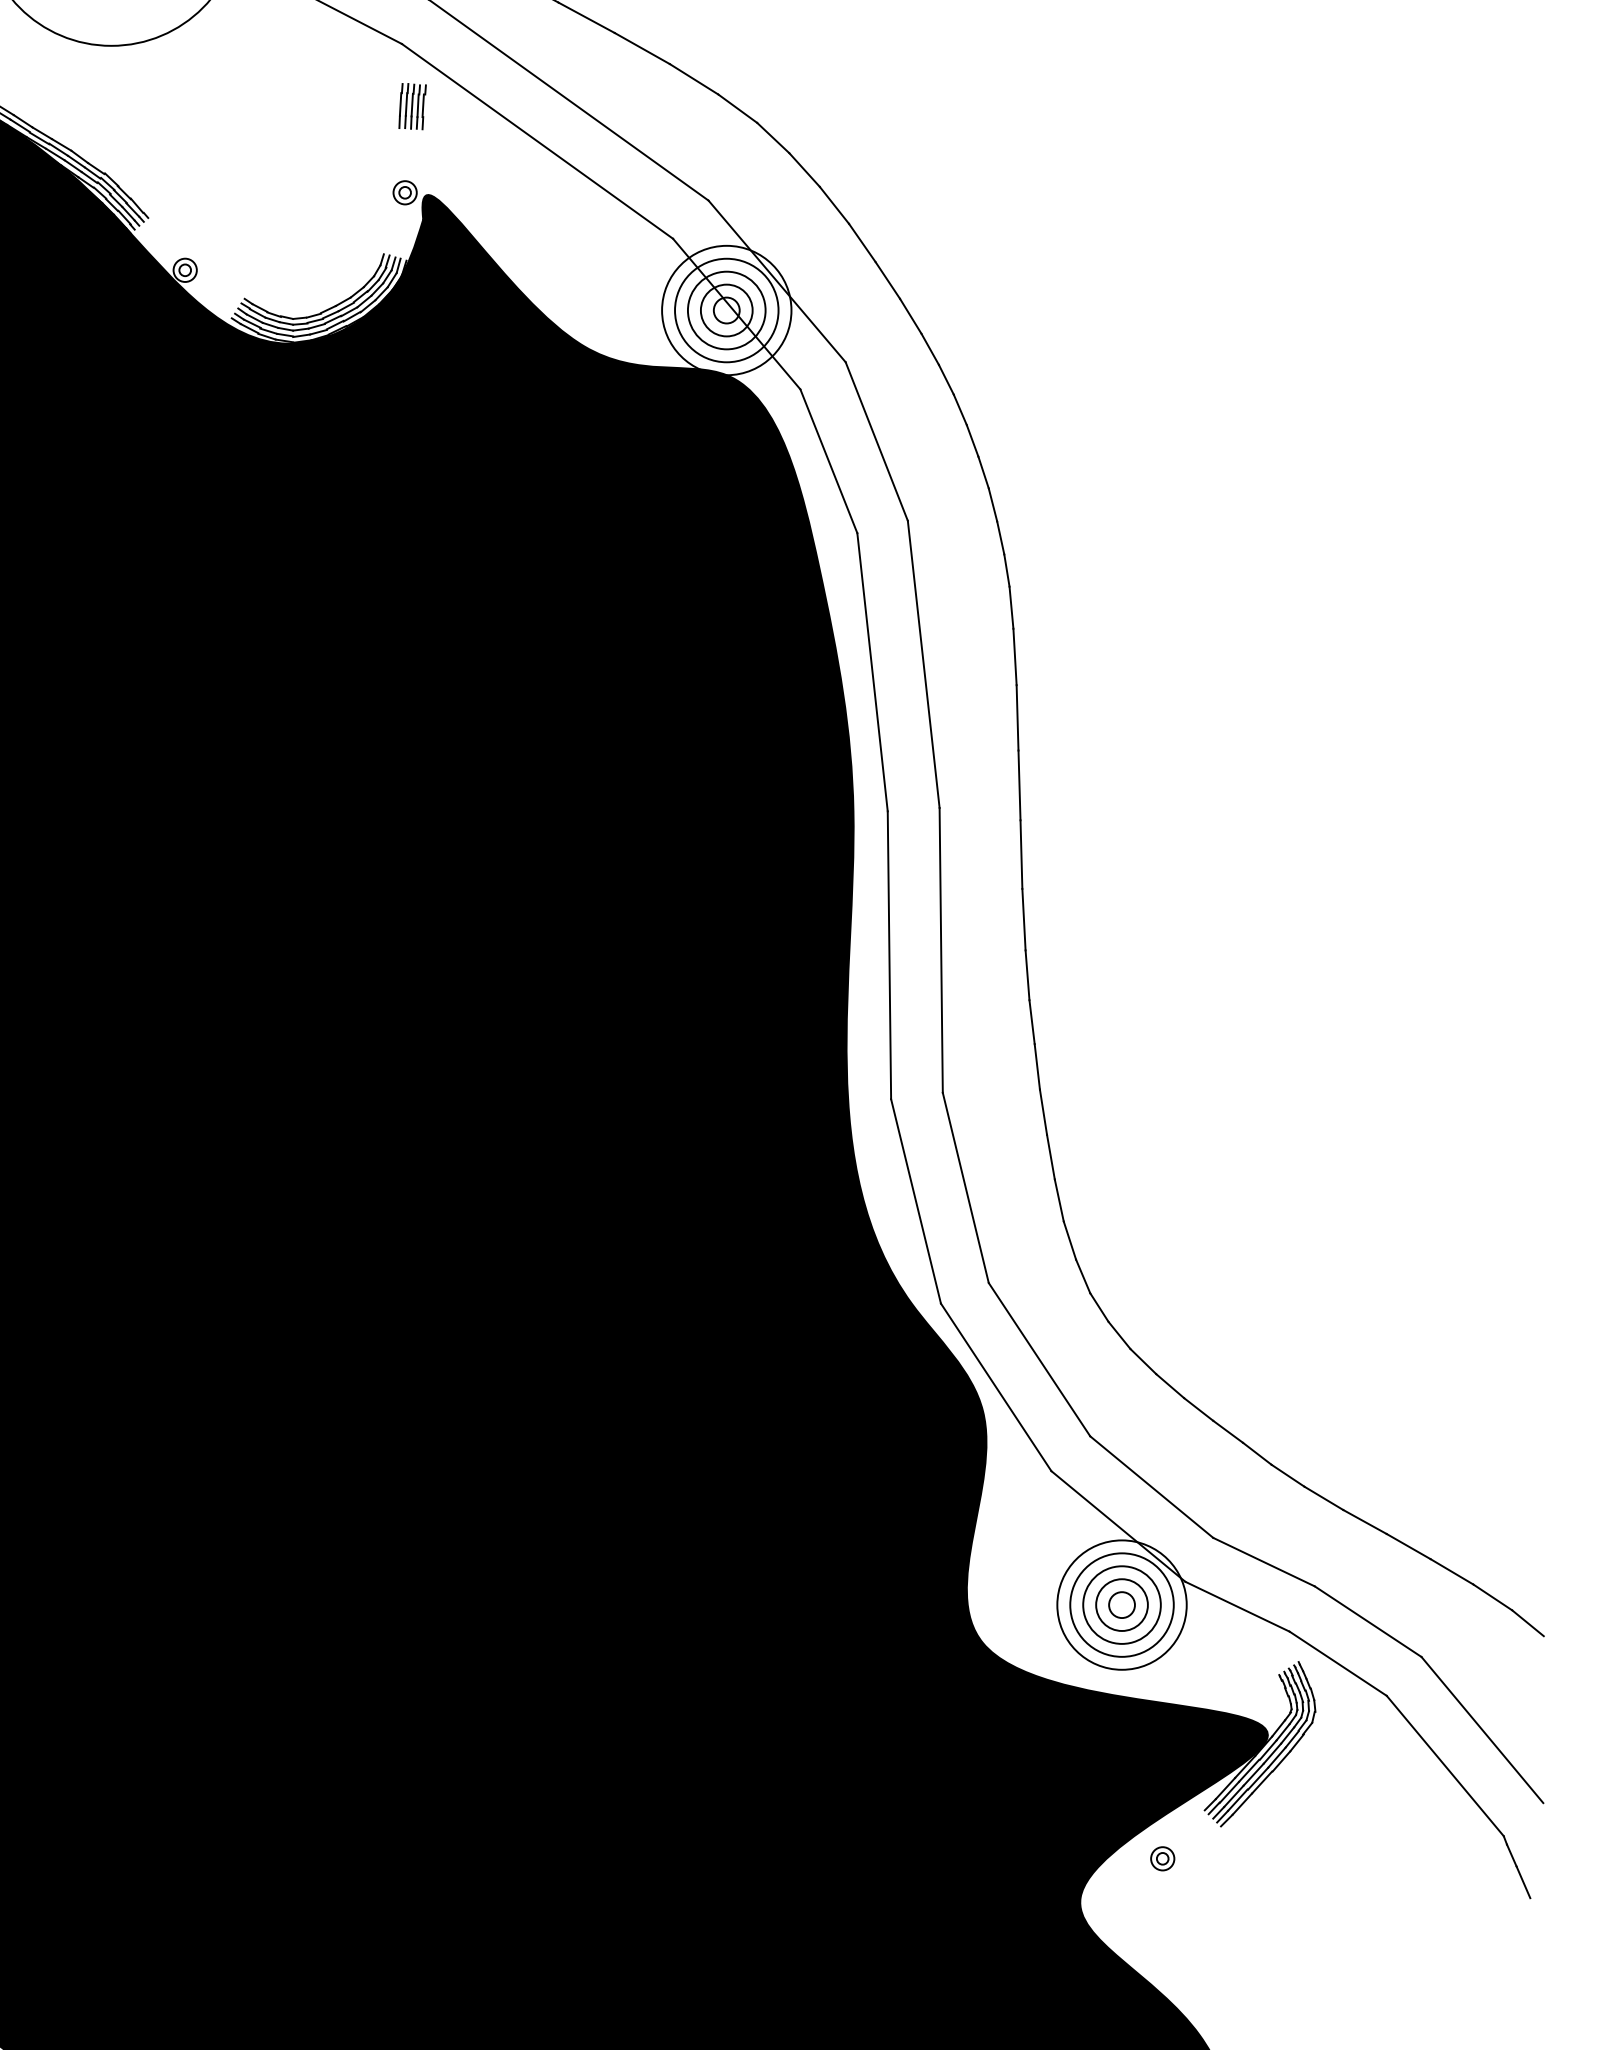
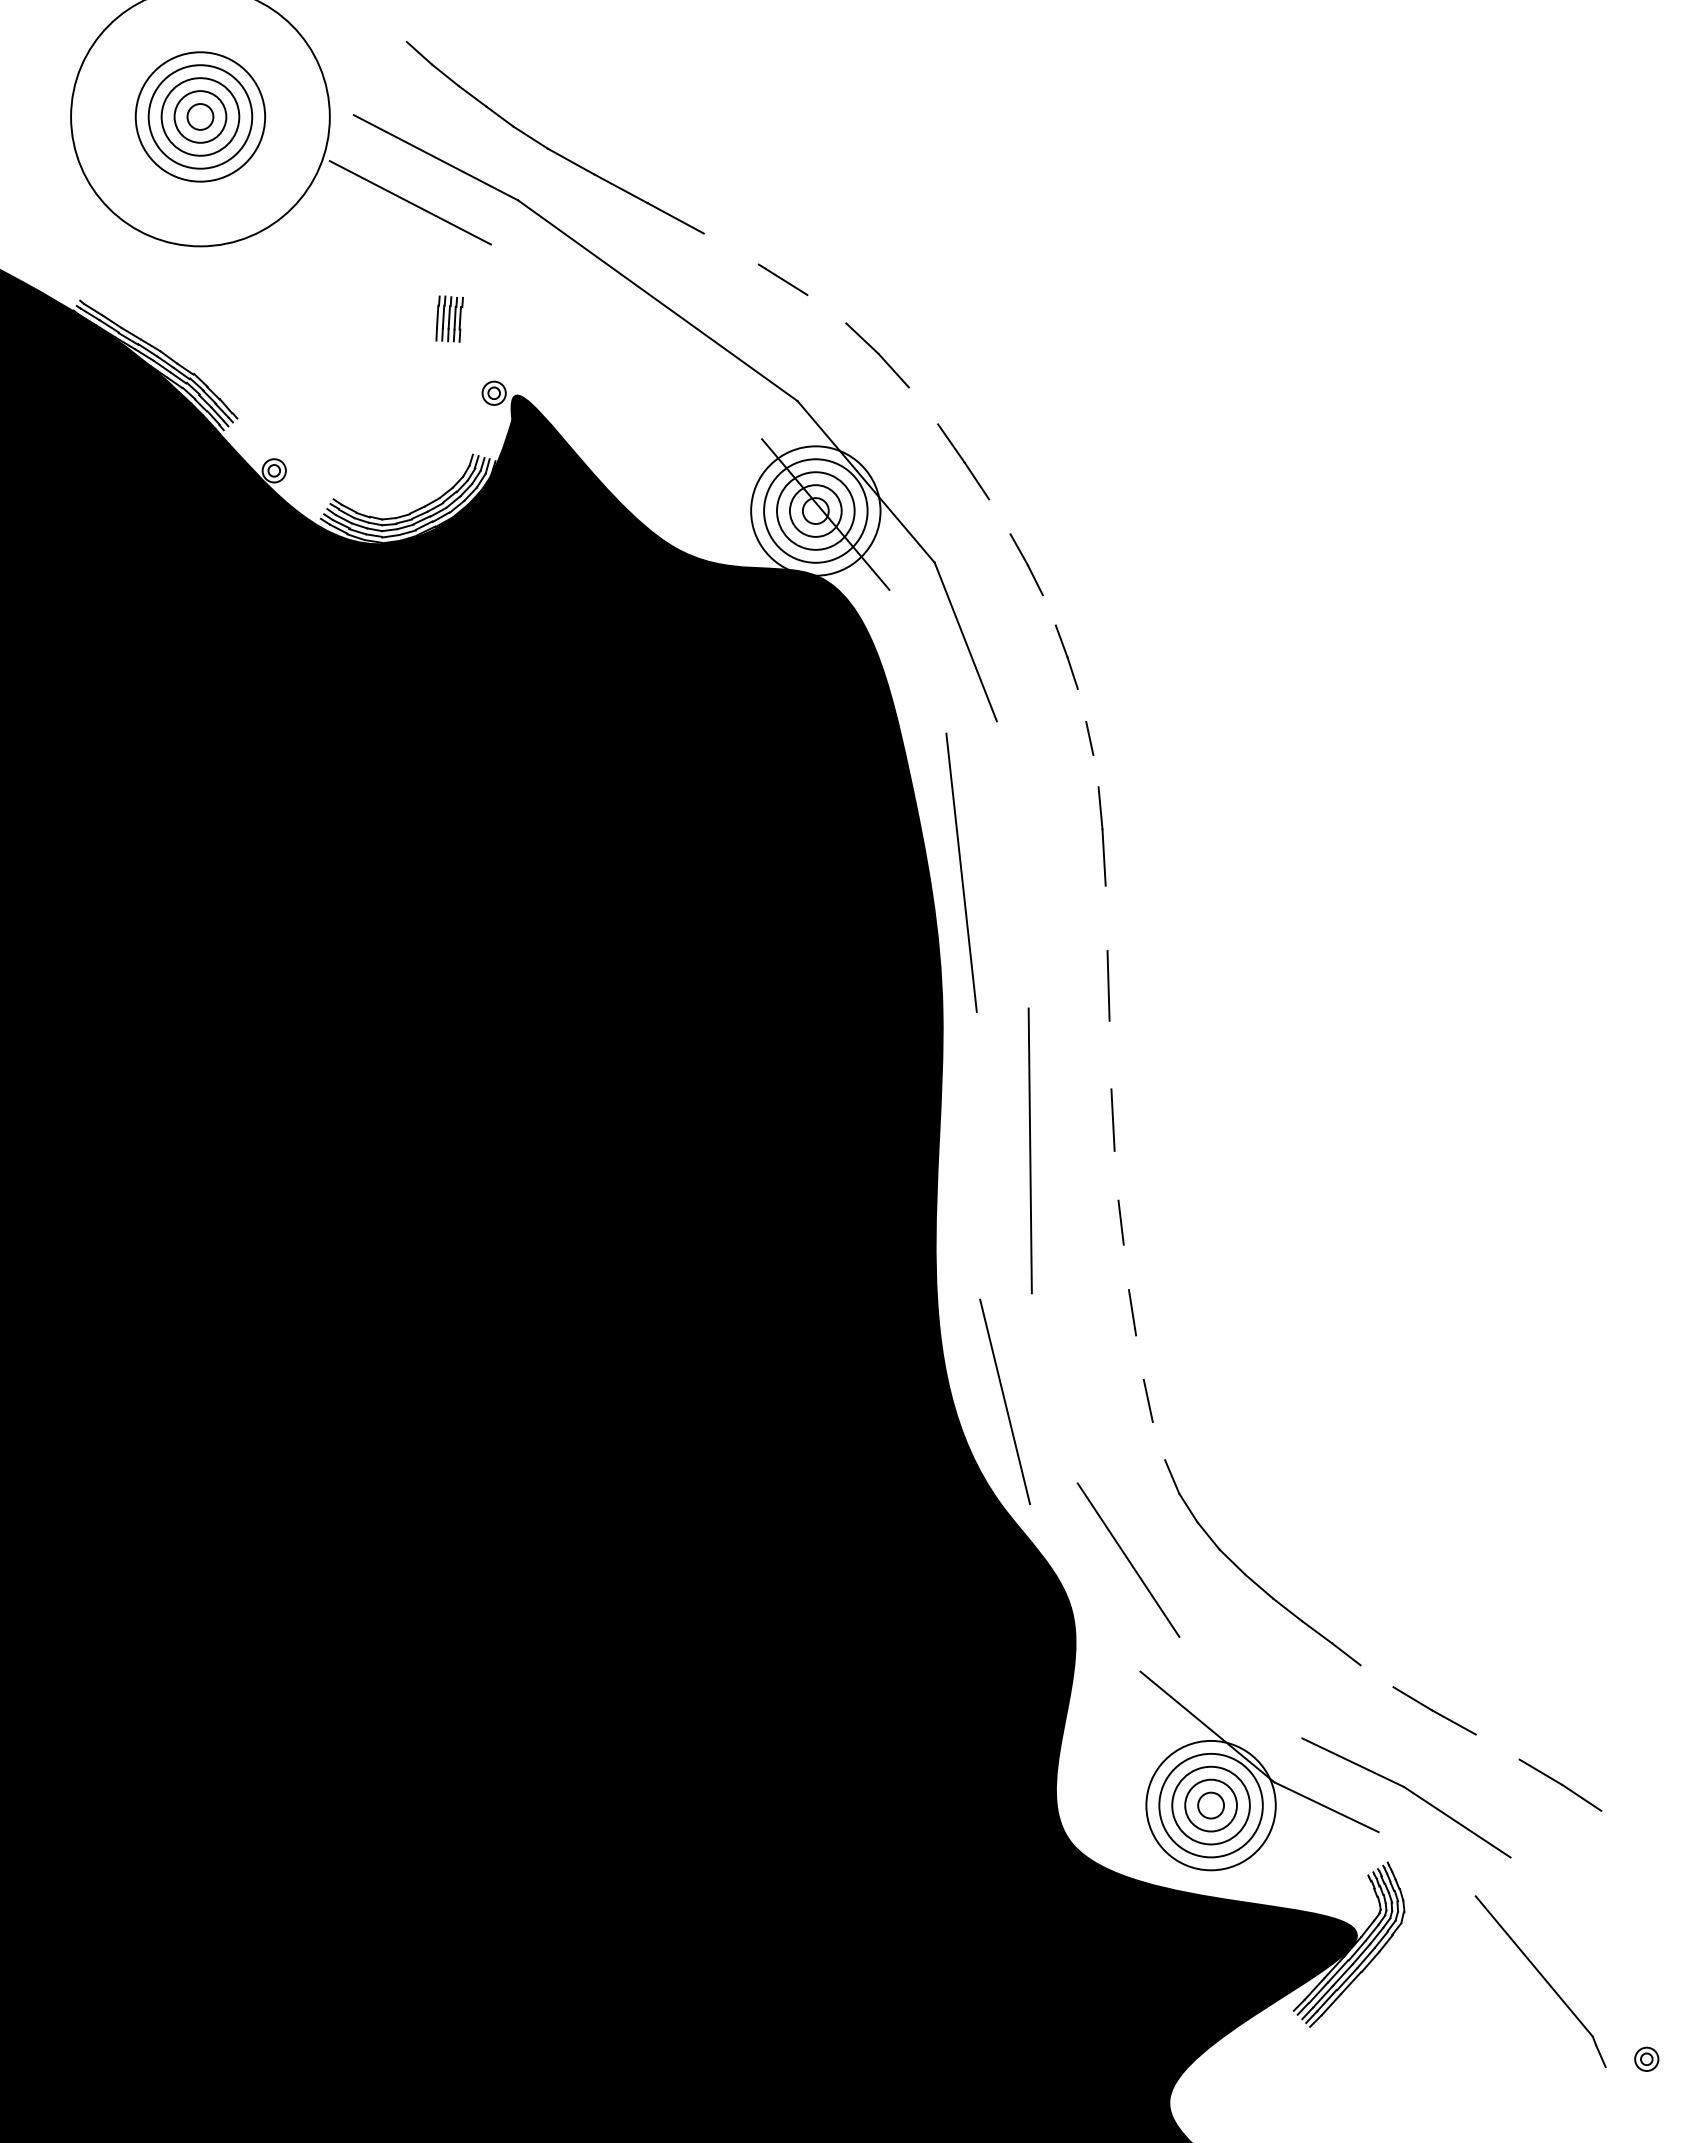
line: (641, 47) -> (730, 248), removed
part: (412, 105) -> (449, 318), moved
line: (737, 108) -> (826, 309), removed
line: (537, 140) -> (626, 341), removed
line: (834, 204) -> (923, 405), removed
line: (910, 315) -> (999, 516), removed
line: (959, 409) -> (1048, 610), removed
line: (828, 460) -> (917, 661), removed
line: (992, 504) -> (1081, 705), removed
line: (1006, 569) -> (1095, 770), removed
line: (923, 663) -> (1012, 864), removed
line: (1017, 717) -> (1106, 918), removed
line: (1021, 853) -> (1110, 1054), removed
line: (889, 954) -> (978, 1155), removed
line: (1027, 974) -> (1116, 1175), removed
line: (1037, 1066) -> (1126, 1267), removed
line: (1050, 1156) -> (1139, 1357), removed
line: (965, 1187) -> (1054, 1388), removed
line: (1069, 1240) -> (1158, 1441), removed
line: (996, 1386) -> (1085, 1587), removed
line: (1287, 1475) -> (1376, 1676), removed
line: (1151, 1486) -> (1240, 1687), removed
line: (1408, 1545) -> (1497, 1746), removed
line: (1527, 1622) -> (1616, 1823), removed
line: (1337, 1663) -> (1426, 1864), removed
line: (1482, 1729) -> (1571, 1930), removed
part: (1162, 1857) -> (1646, 2058), moved
line: (1523, 1881) -> (1612, 2082), removed

